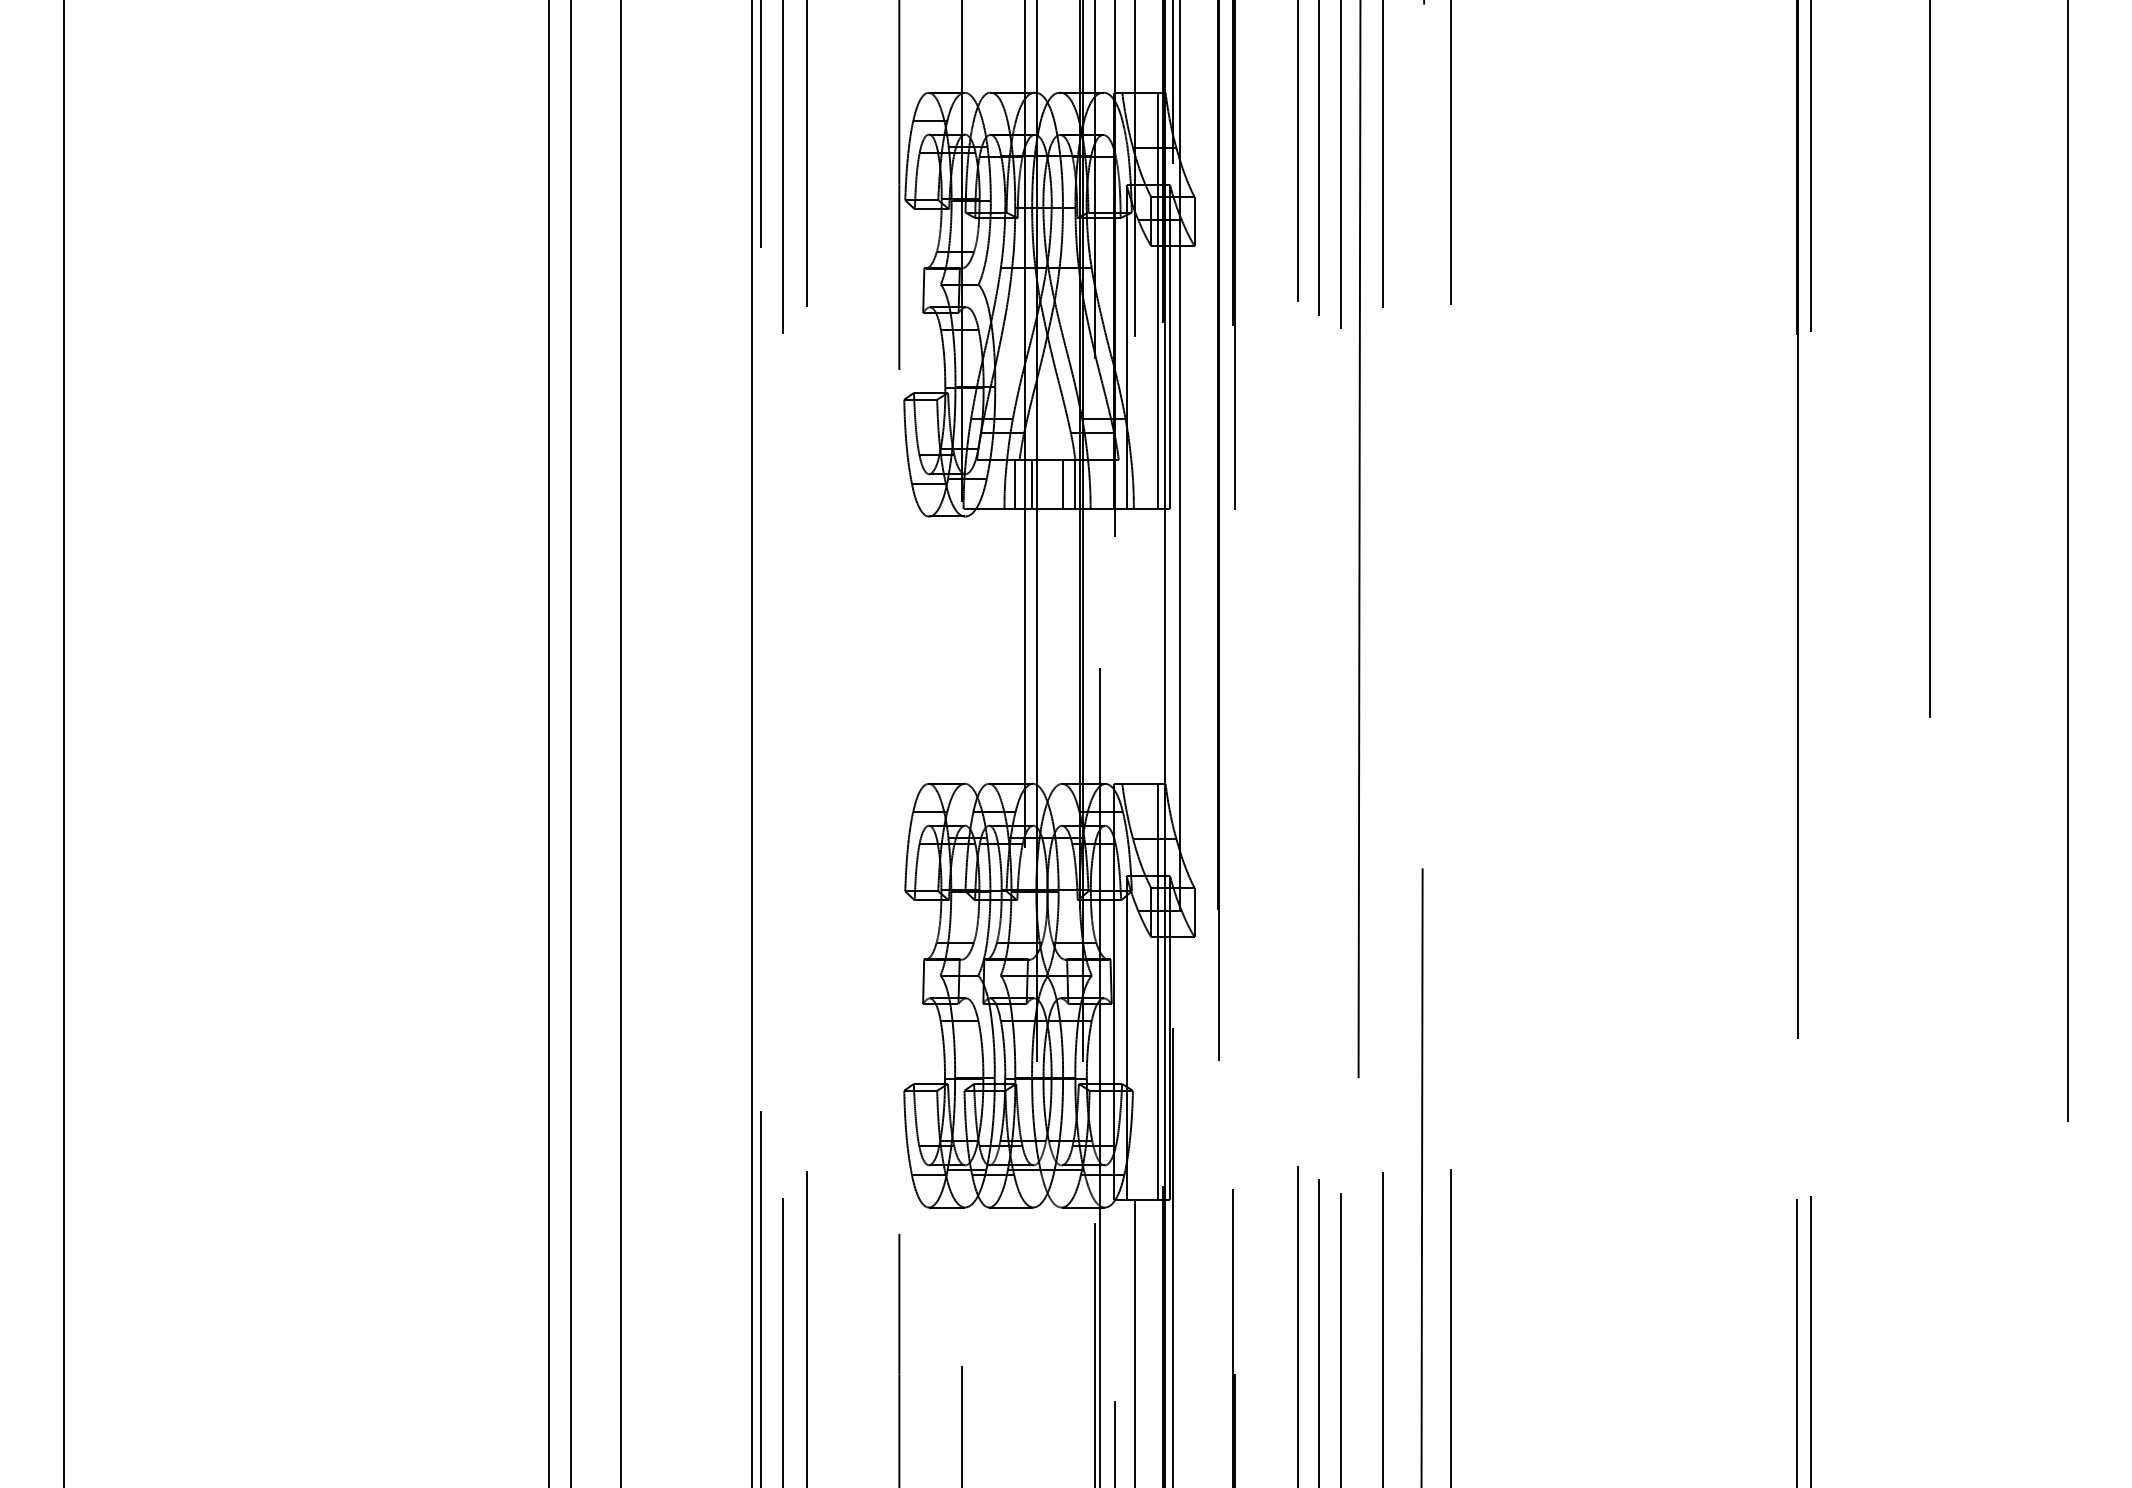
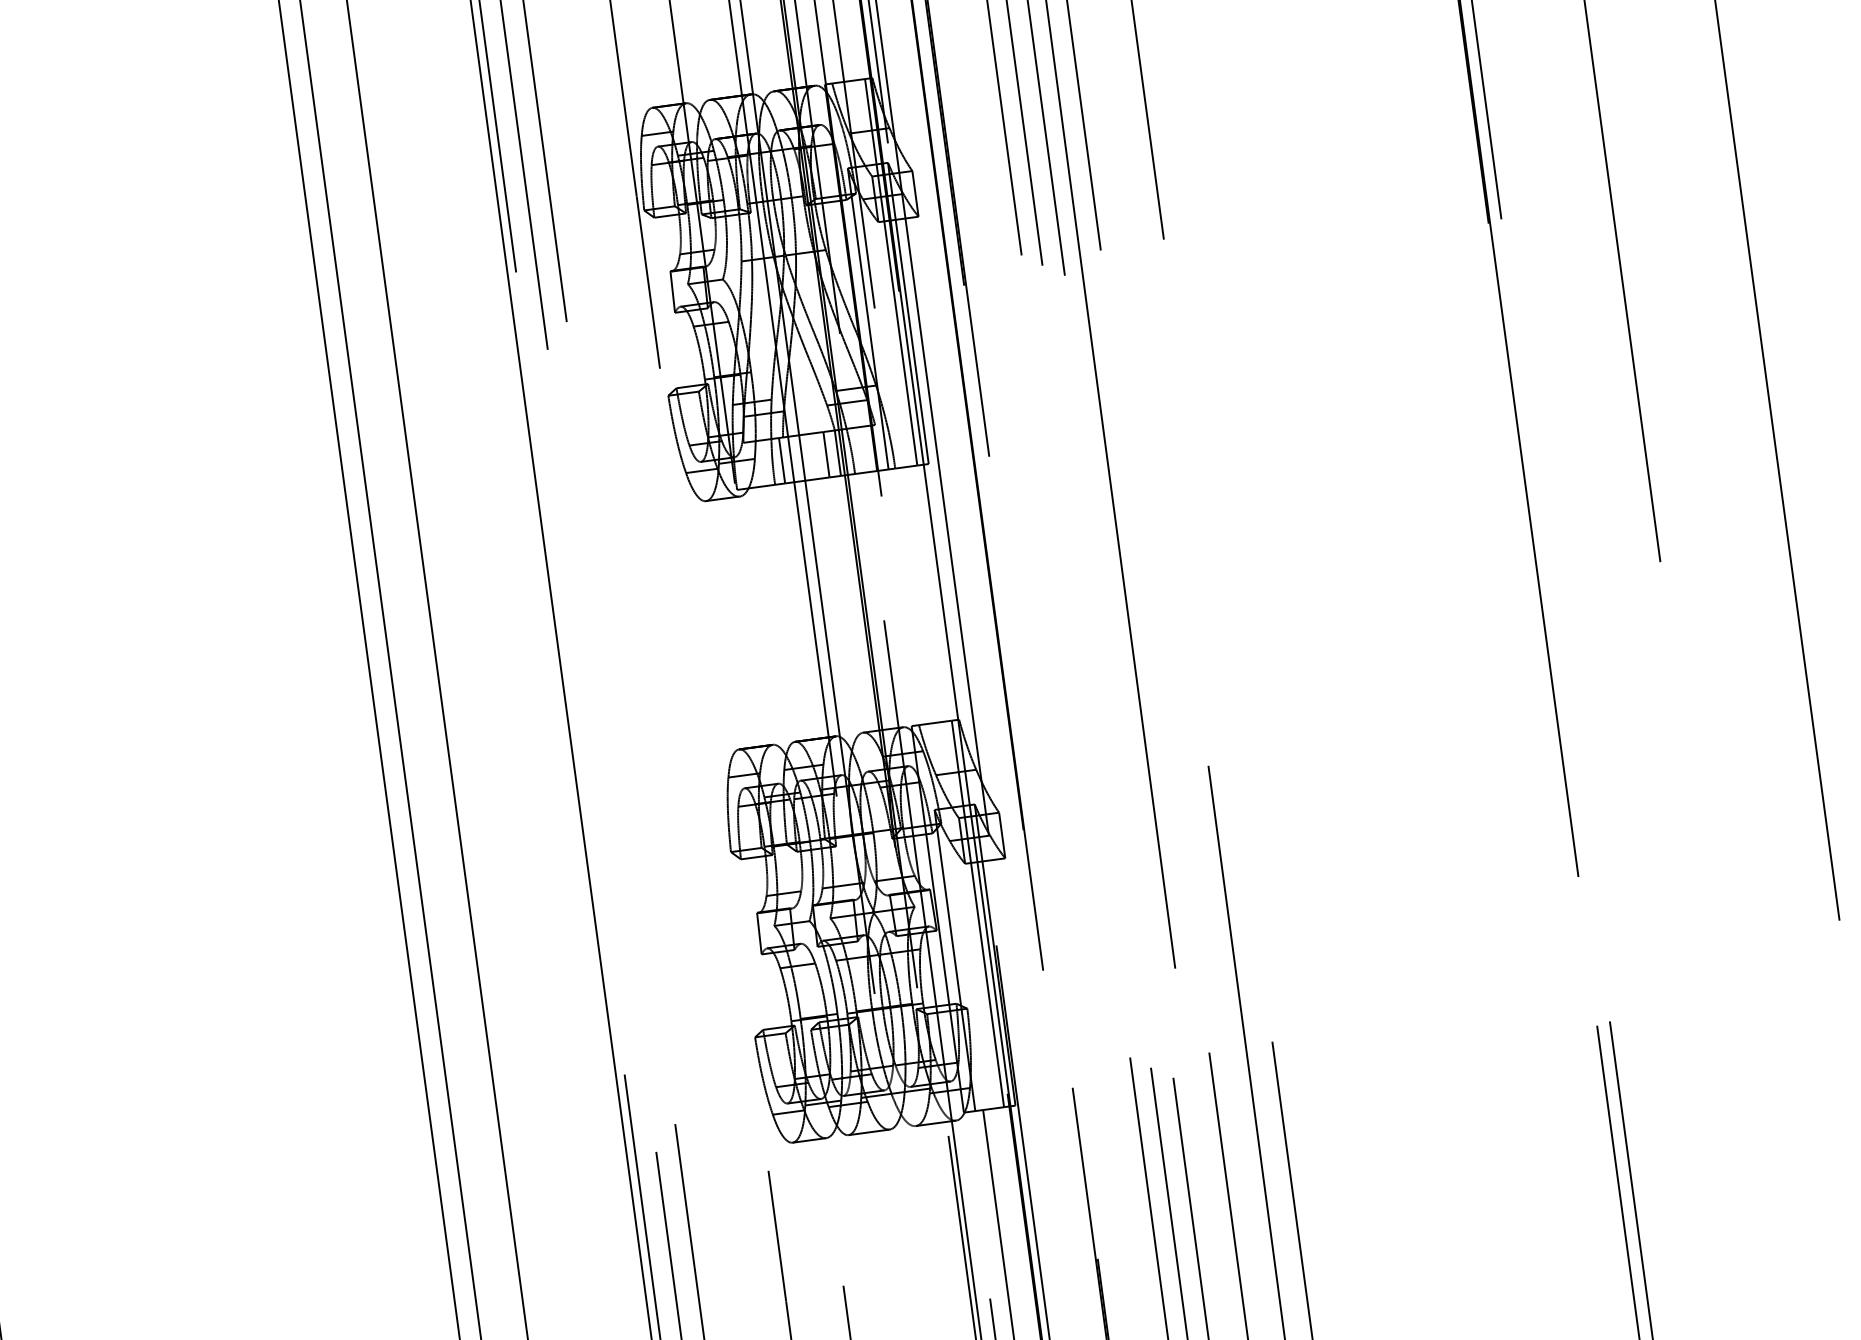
line: (1032, 484) -> (798, 458), removed

